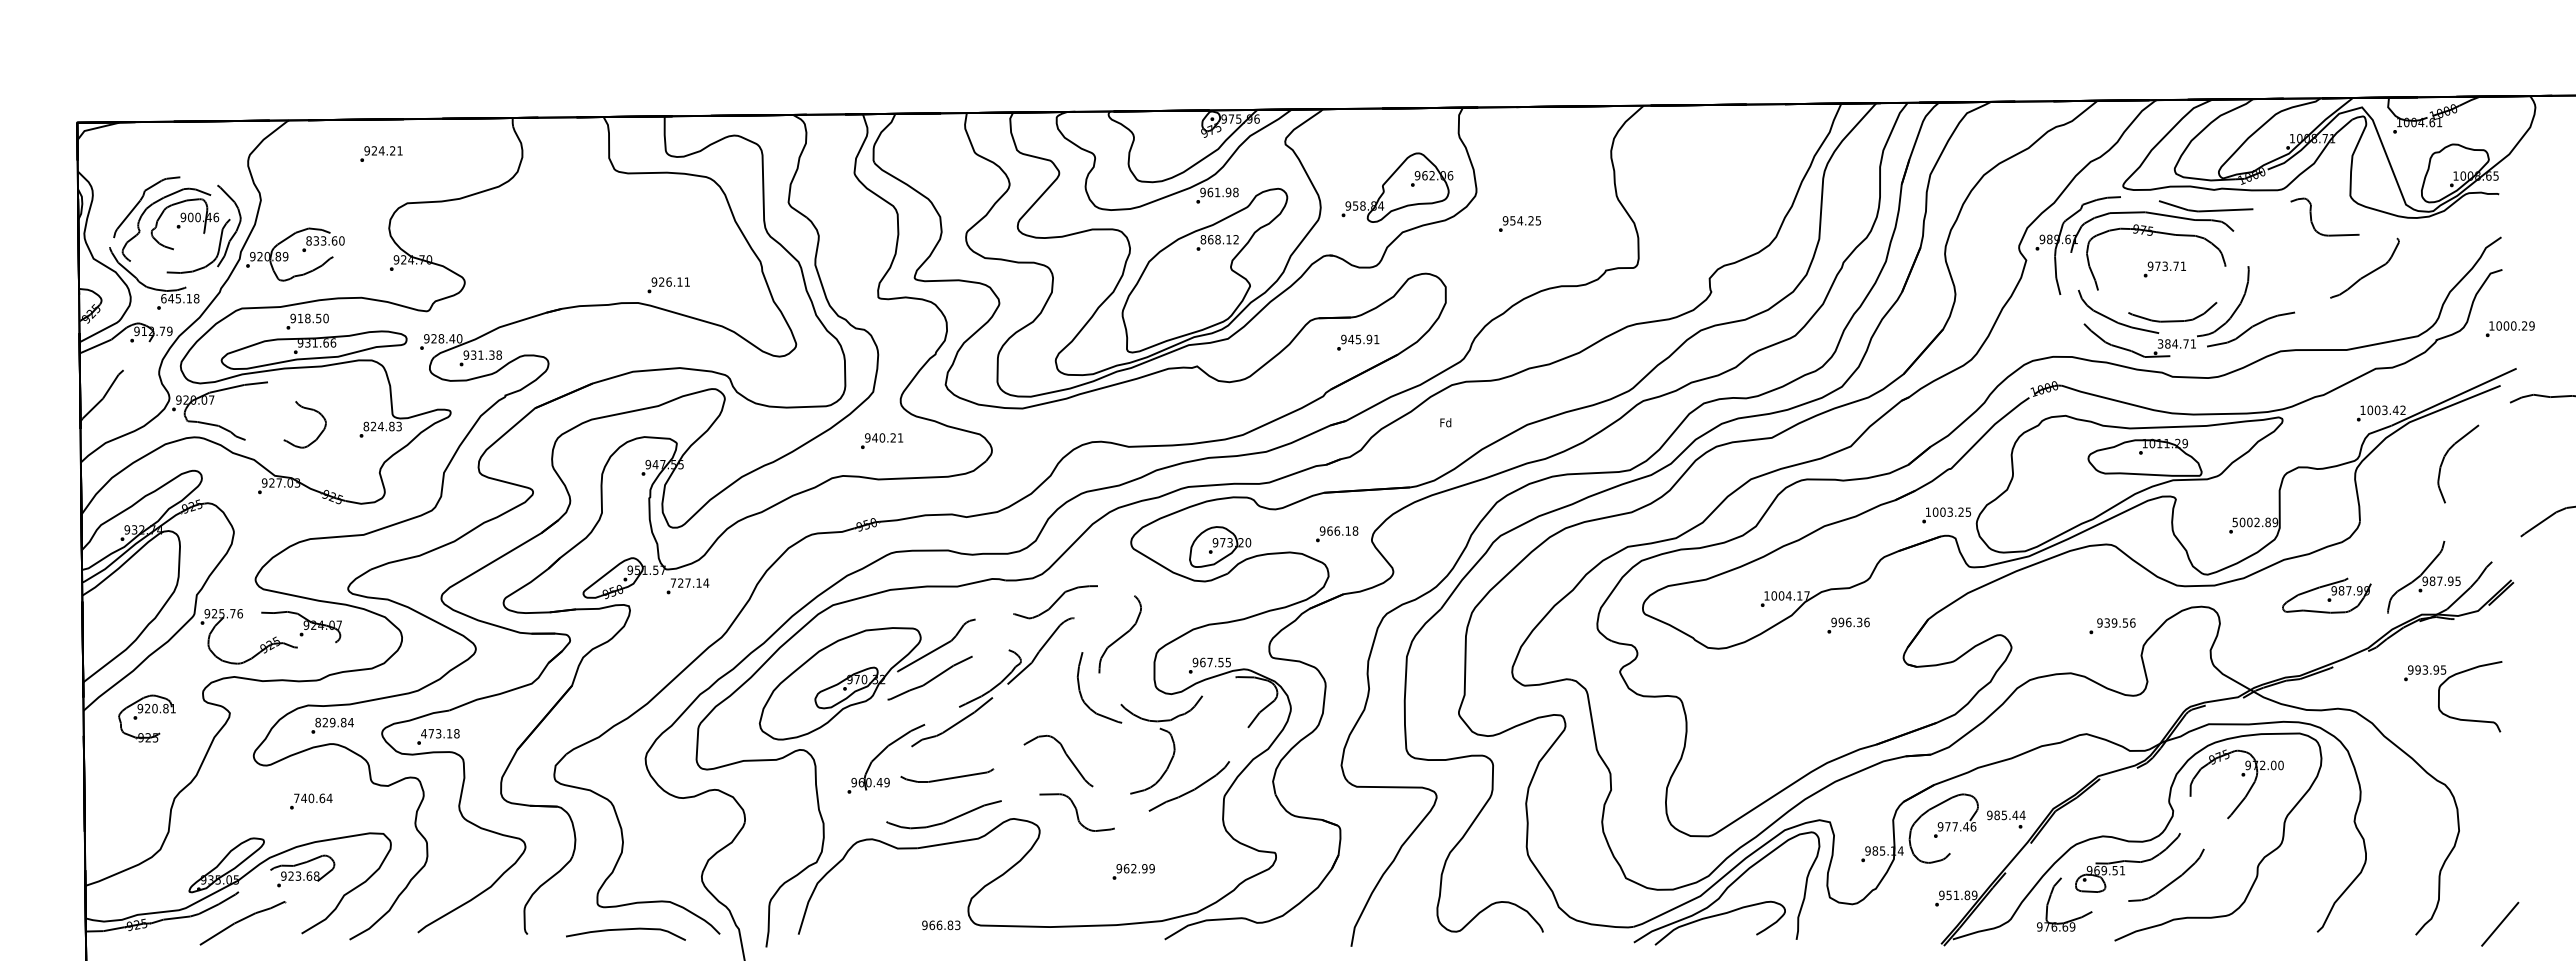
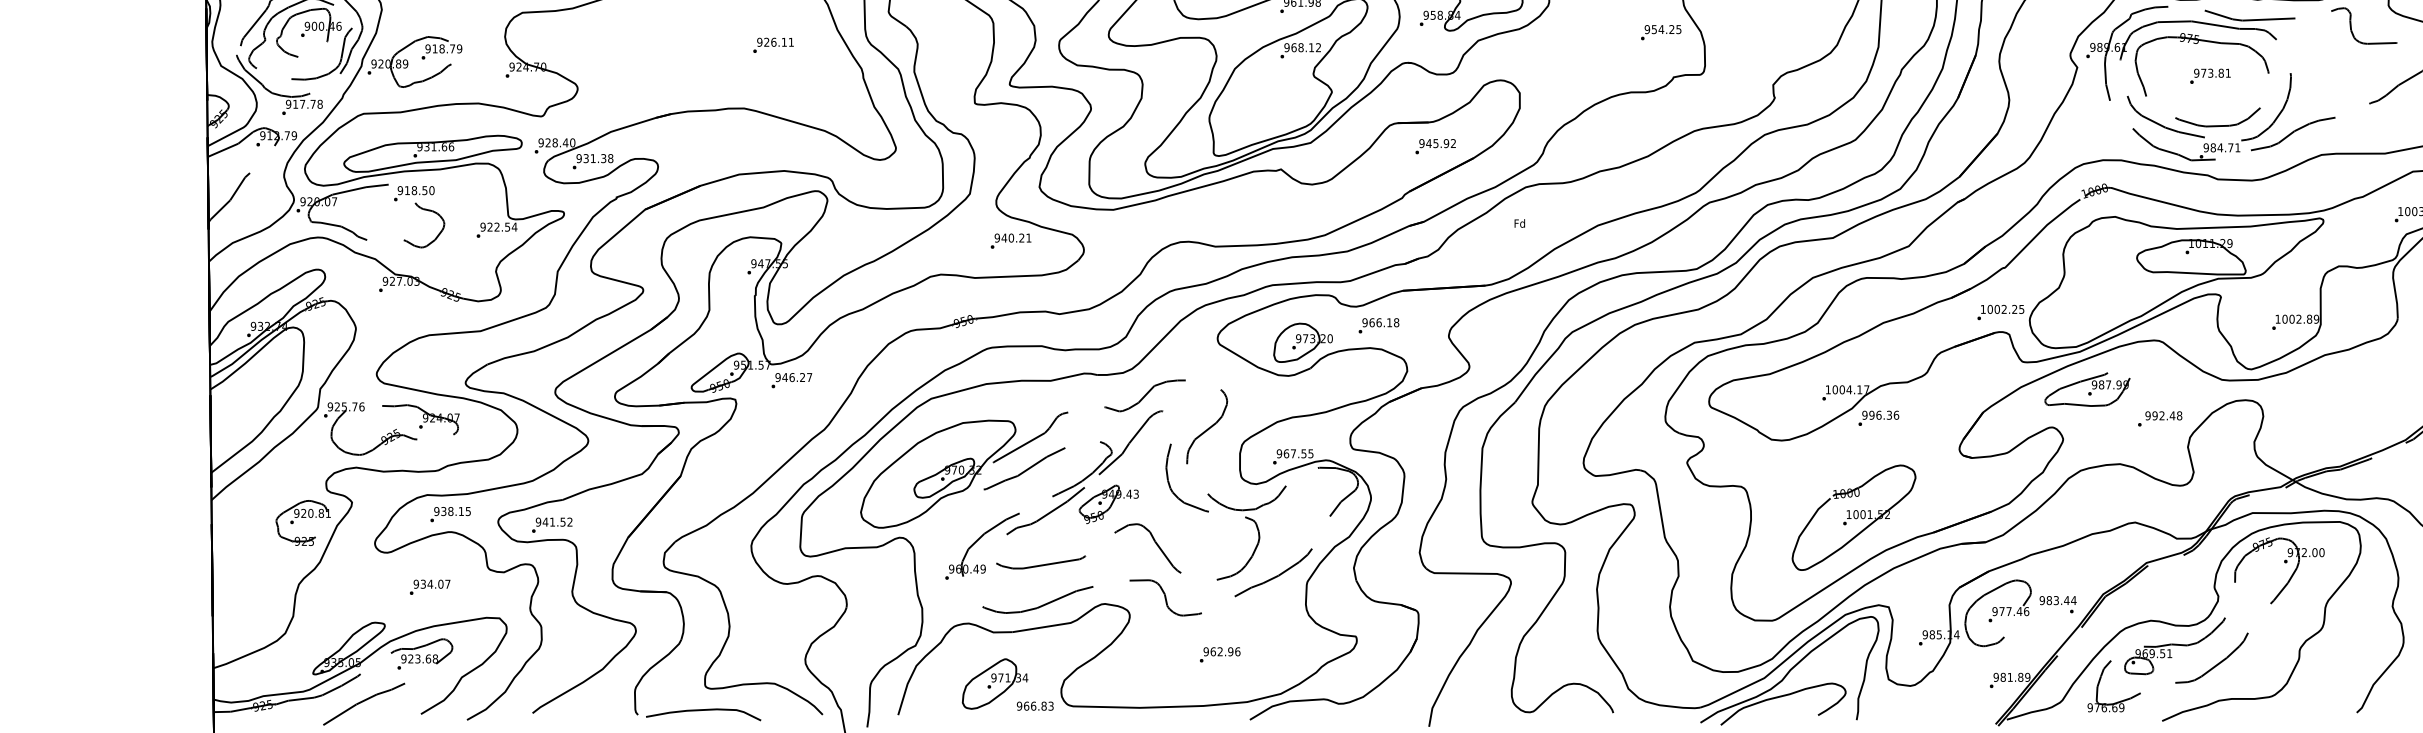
text: (1519, 223) -> (1660, 32), moved
text: (1203, 239) -> (1287, 47), 868.12 -> 968.12
text: (325, 240) -> (443, 48), 833.60 -> 918.79
text: (2175, 266) -> (2220, 73), 973.71 -> 973.81
text: (668, 285) -> (773, 45), moved
text: (176, 298) -> (300, 104), 645.18 -> 917.78
text: (307, 321) -> (414, 193), moved
text: (1376, 339) -> (1453, 143), 945.91 -> 945.92
text: (2160, 343) -> (2206, 147), 384.71 -> 984.71
text: (382, 426) -> (498, 227), 824.83 -> 922.54
text: (882, 440) -> (1011, 240), moved
text: (1949, 512) -> (2003, 309), 1003.25 -> 1002.25
text: (2234, 522) -> (2277, 319), 5002.89 -> 1002.89
text: (1337, 534) -> (1379, 326), moved
text: (689, 582) -> (793, 376), 727.14 -> 946.27
part: (2326, 595) -> (2087, 389), moved
text: (2119, 622) -> (2166, 415), 939.56 -> 992.48
text: (1848, 625) -> (1878, 418), moved
part: (1017, 714) -> (1108, 503), added
part: (146, 718) -> (302, 522), moved
text: (334, 722) -> (452, 511), 829.84 -> 938.15
part: (1793, 728) -> (1853, 517), added
text: (440, 733) -> (554, 521), 473.18 -> 941.52
text: (313, 798) -> (432, 584), 740.64 -> 934.07
text: (2004, 814) -> (2056, 599), 985.44 -> 983.44
text: (1151, 868) -> (1237, 651), 962.99 -> 962.96
text: (1948, 894) -> (2002, 676), 951.89 -> 981.89
part: (898, 901) -> (994, 683), added
curve: (625, 930) -> (703, 711), moved

